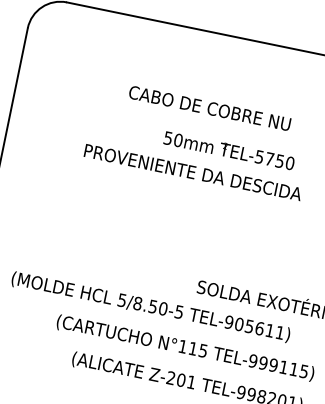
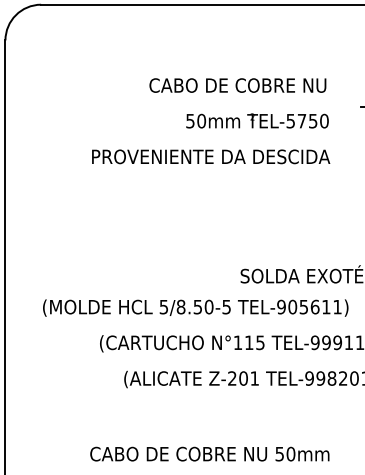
text: (209, 108) -> (237, 85), moved
text: (229, 150) -> (257, 120), moved

